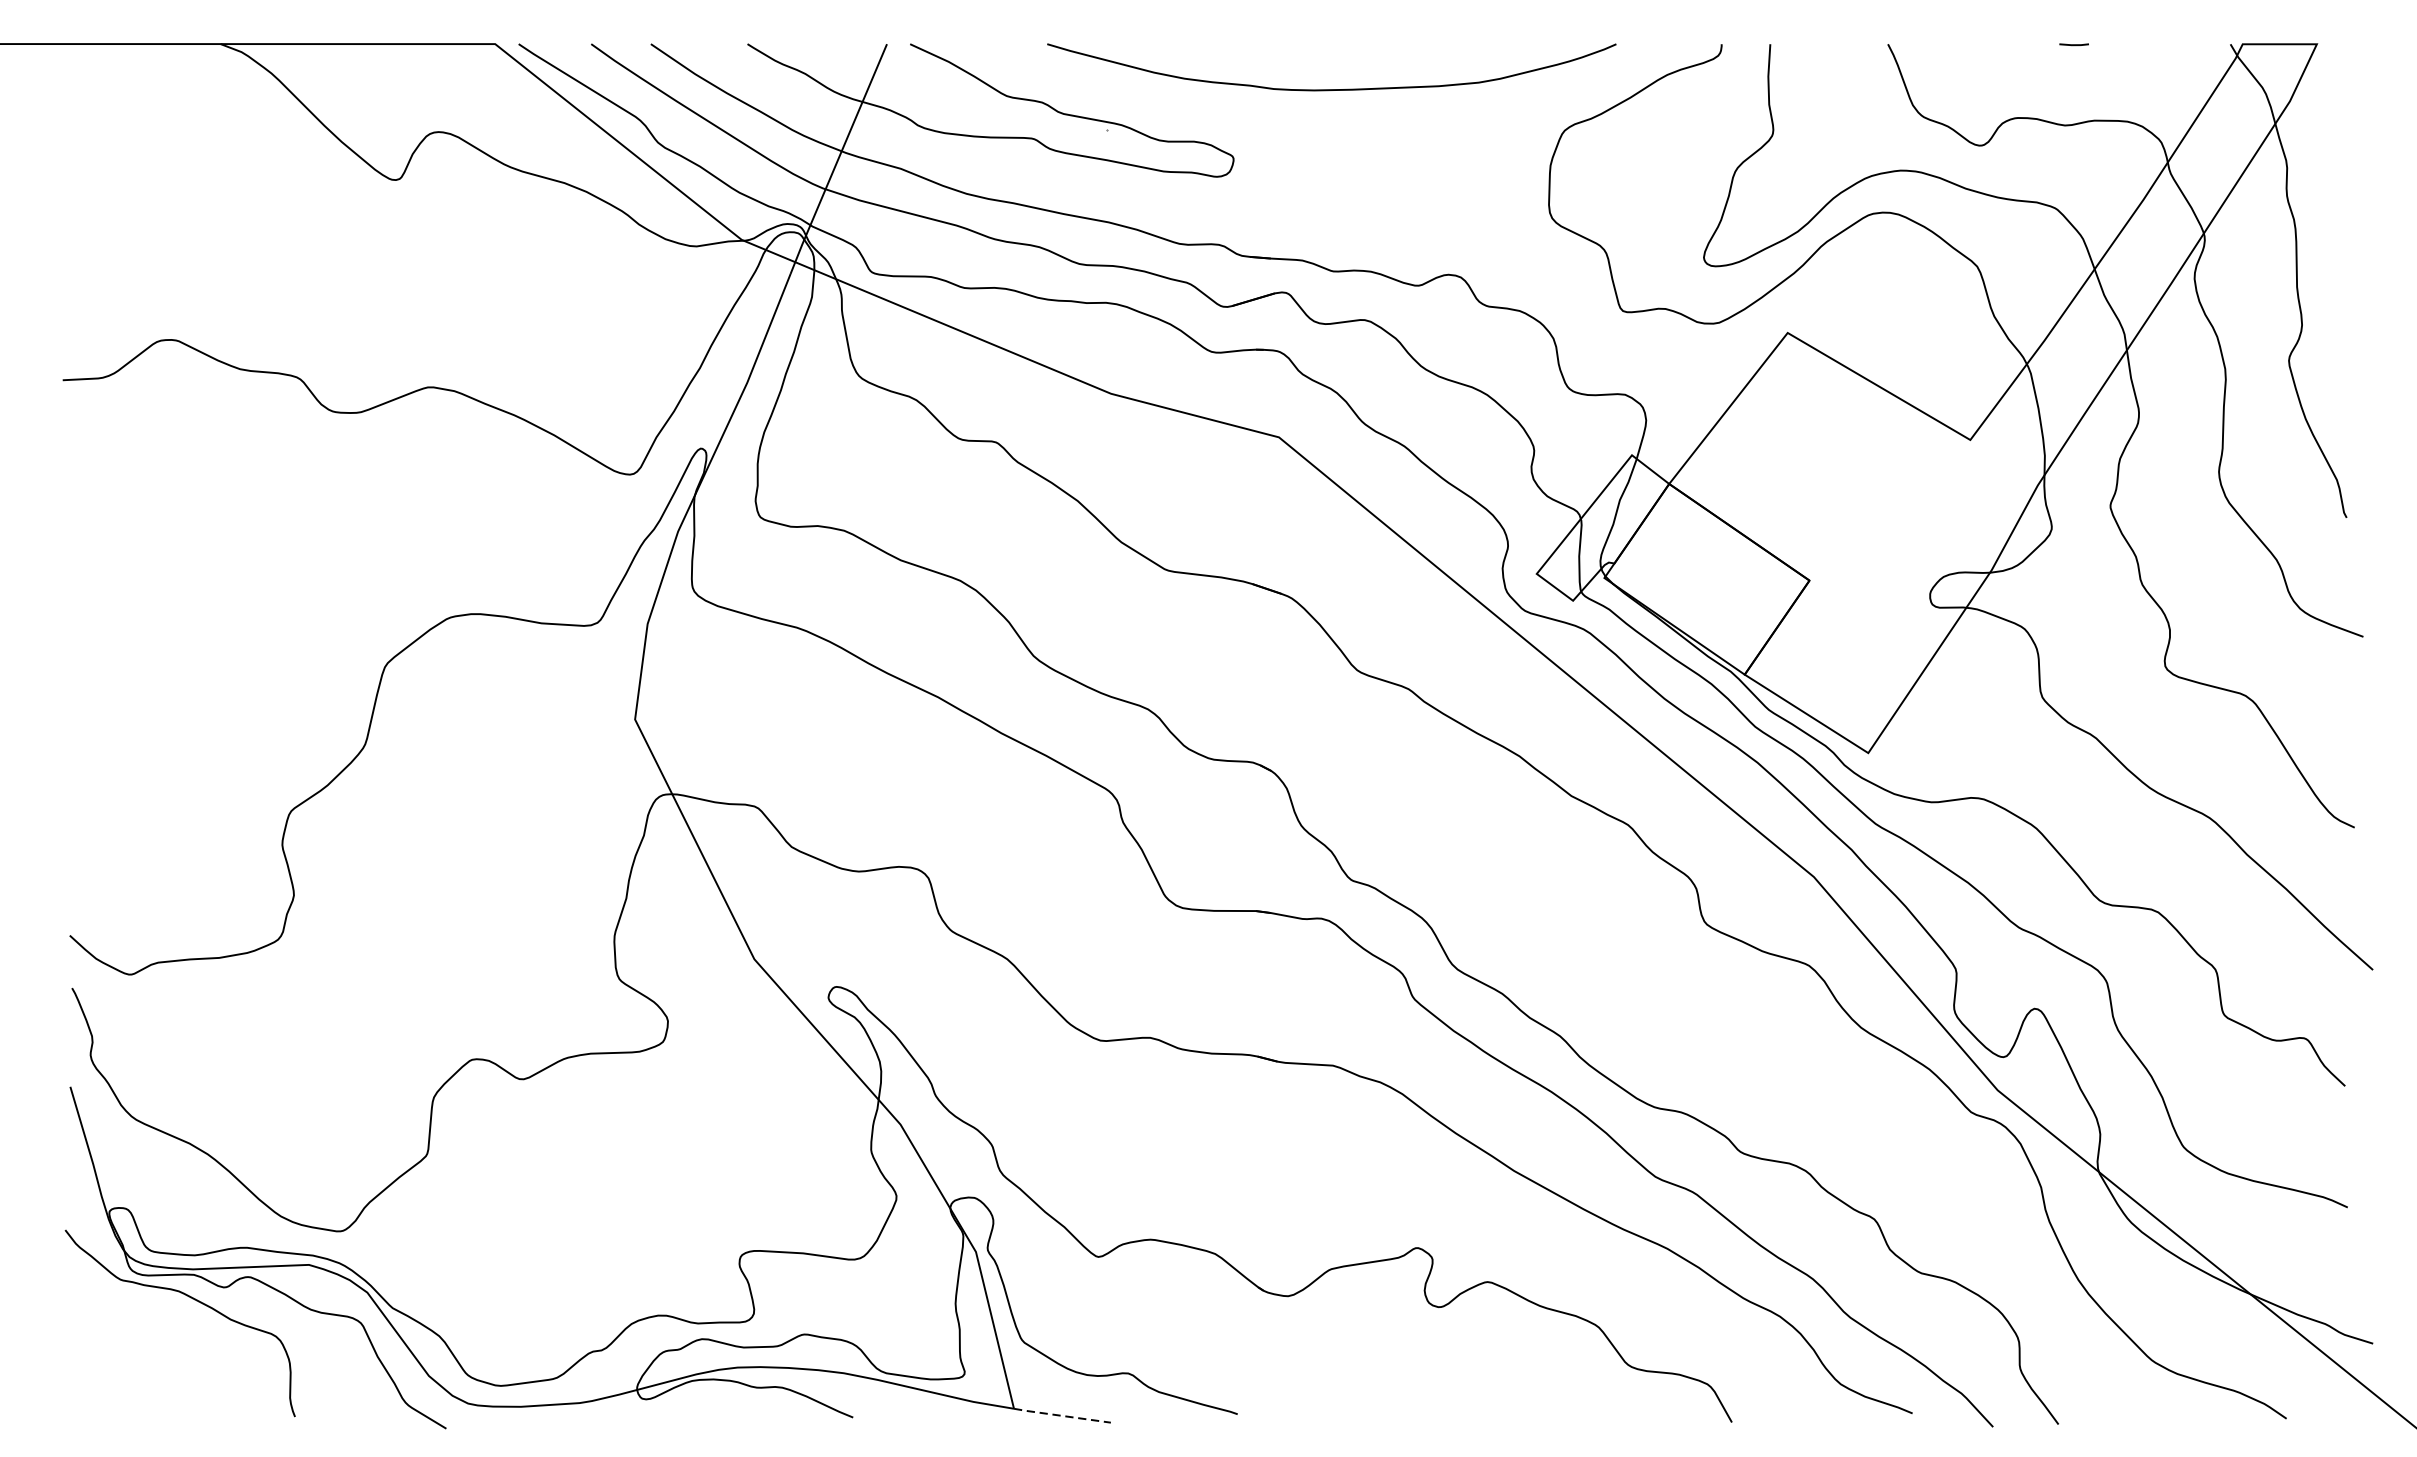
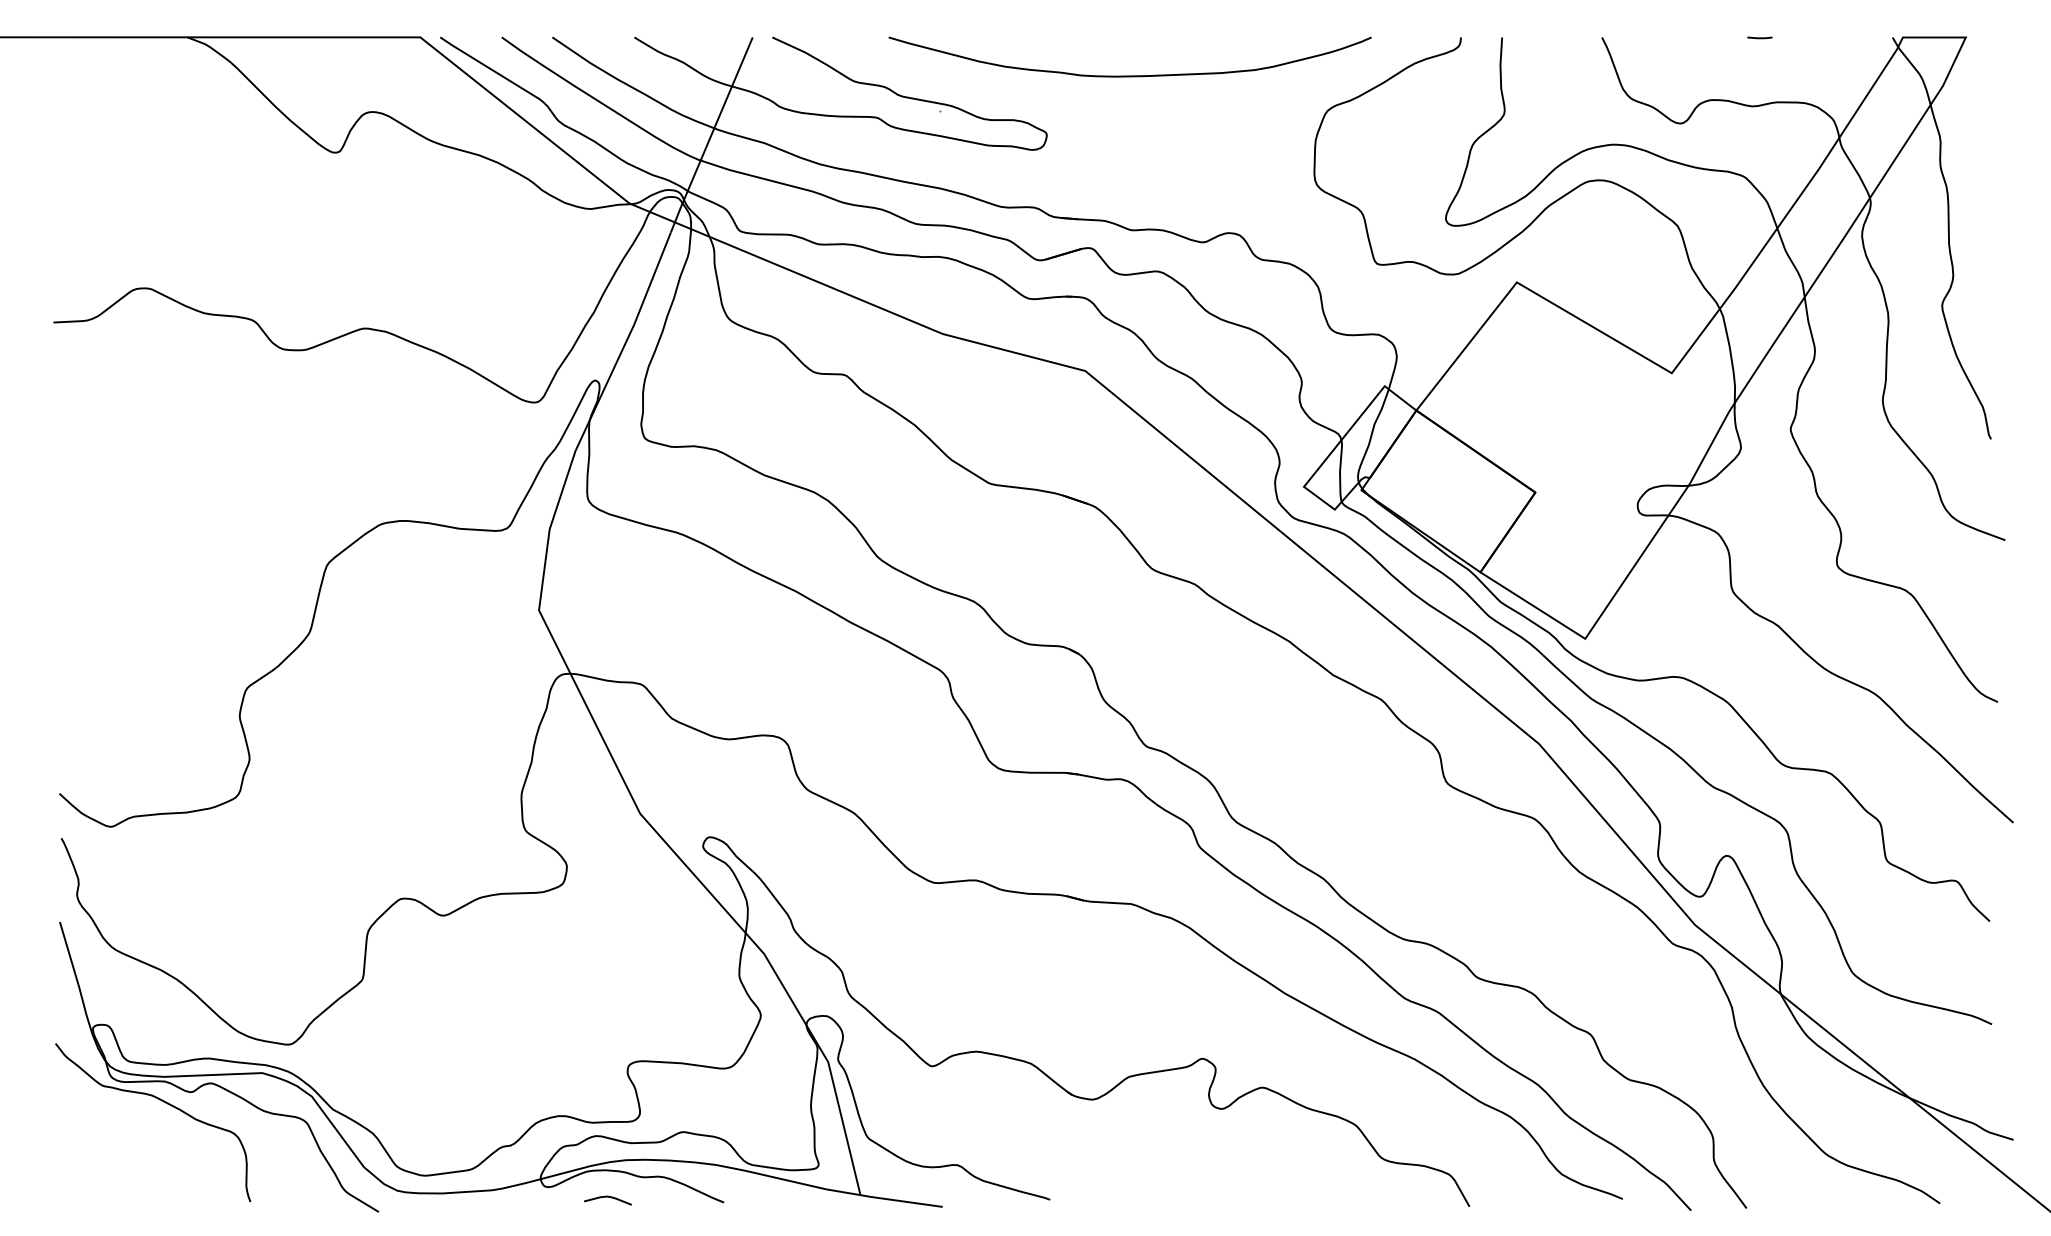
curve: (715, 1411) -> (607, 1197), added
line: (1062, 1416) -> (901, 1201), dashed -> solid

